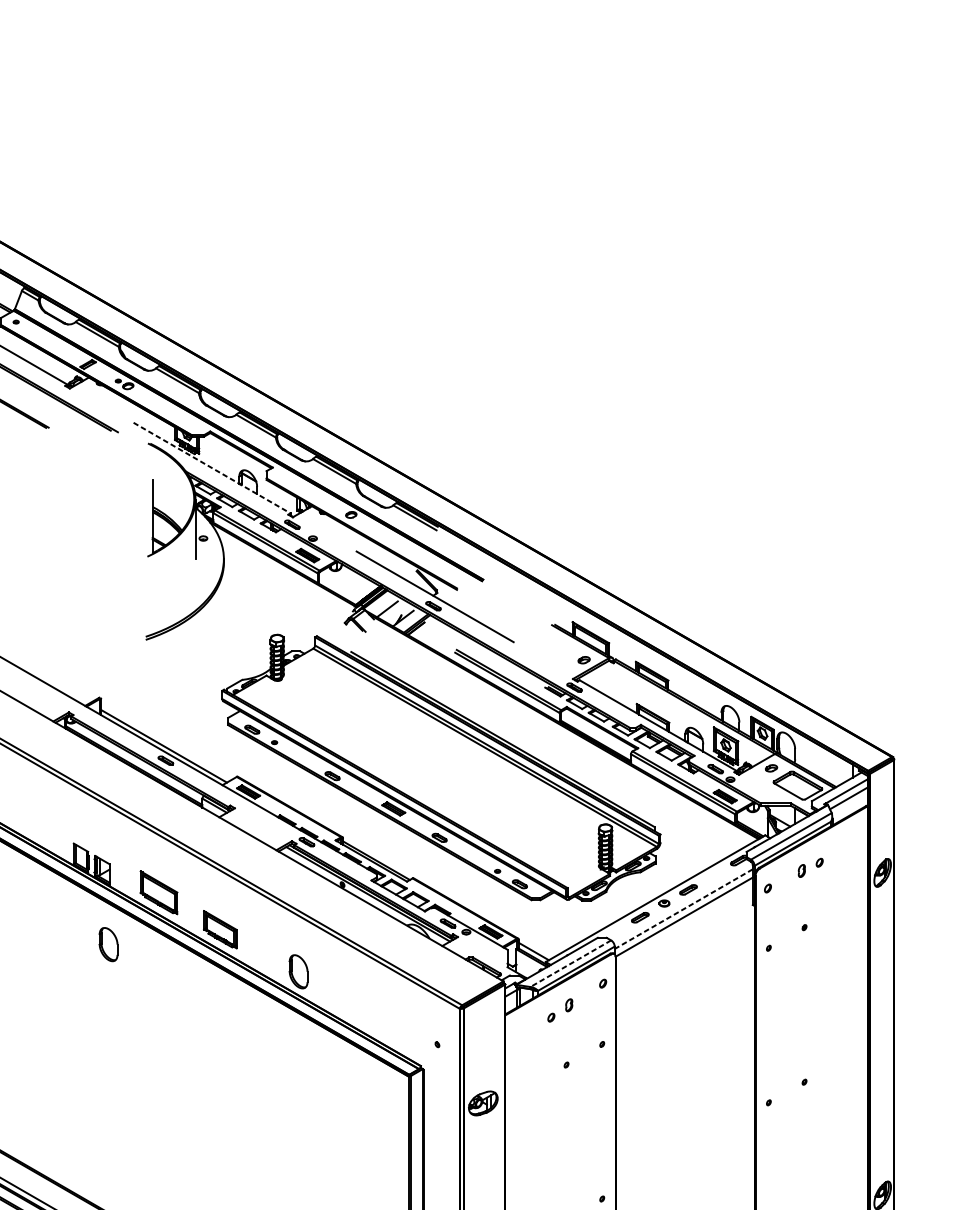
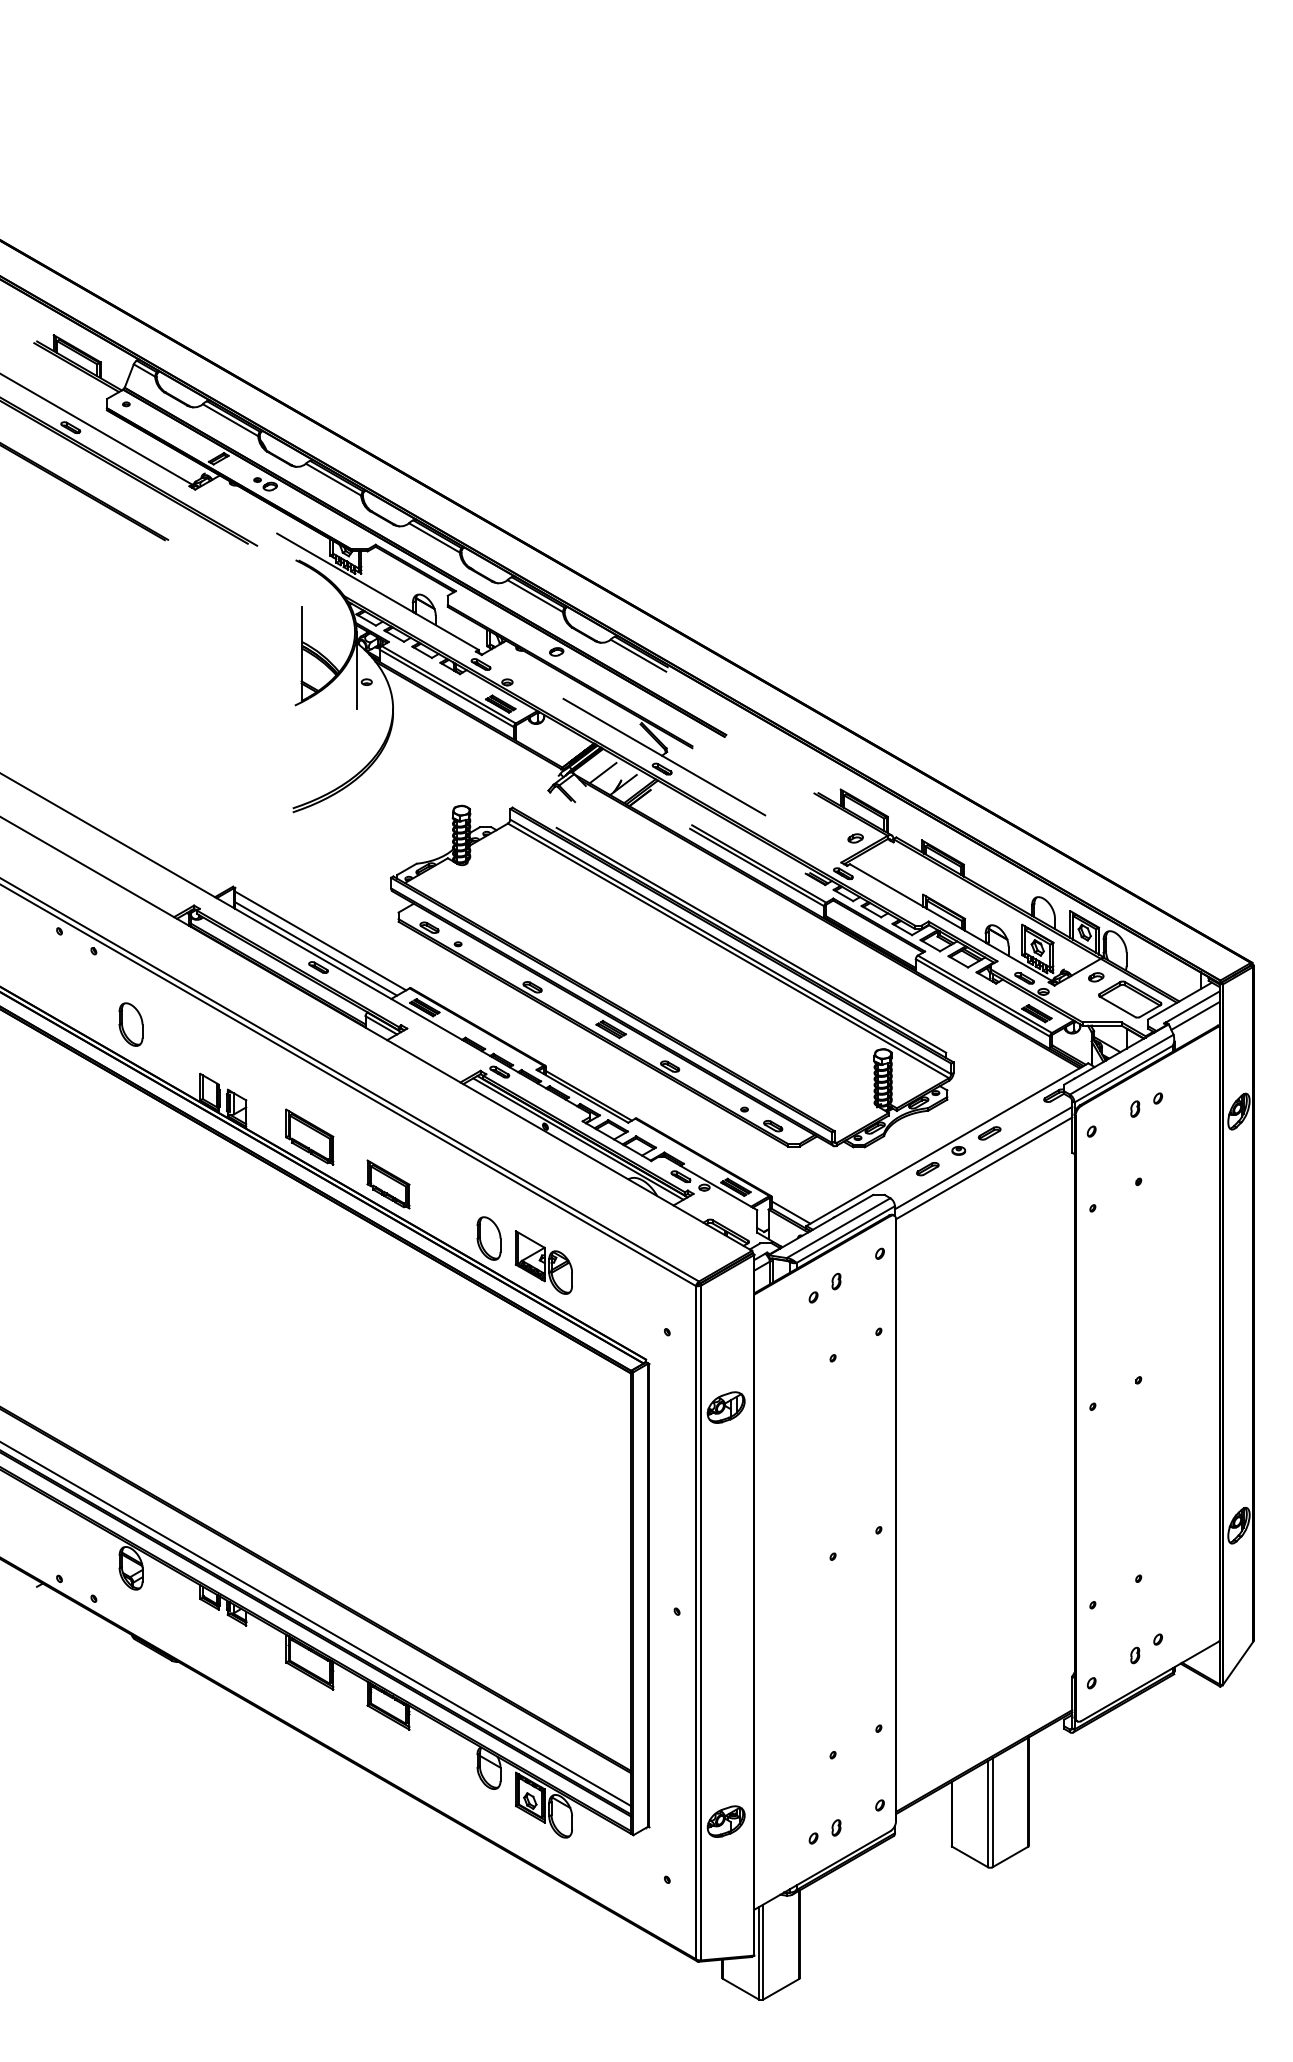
line: (212, 468) -> (378, 592), dashed -> solid
line: (167, 739) -> (320, 940), added
line: (683, 909) -> (983, 1158), dashed -> solid
part: (108, 944) -> (130, 1024), moved
line: (570, 963) -> (838, 1228), dashed -> solid
part: (341, 990) -> (543, 1262), added

